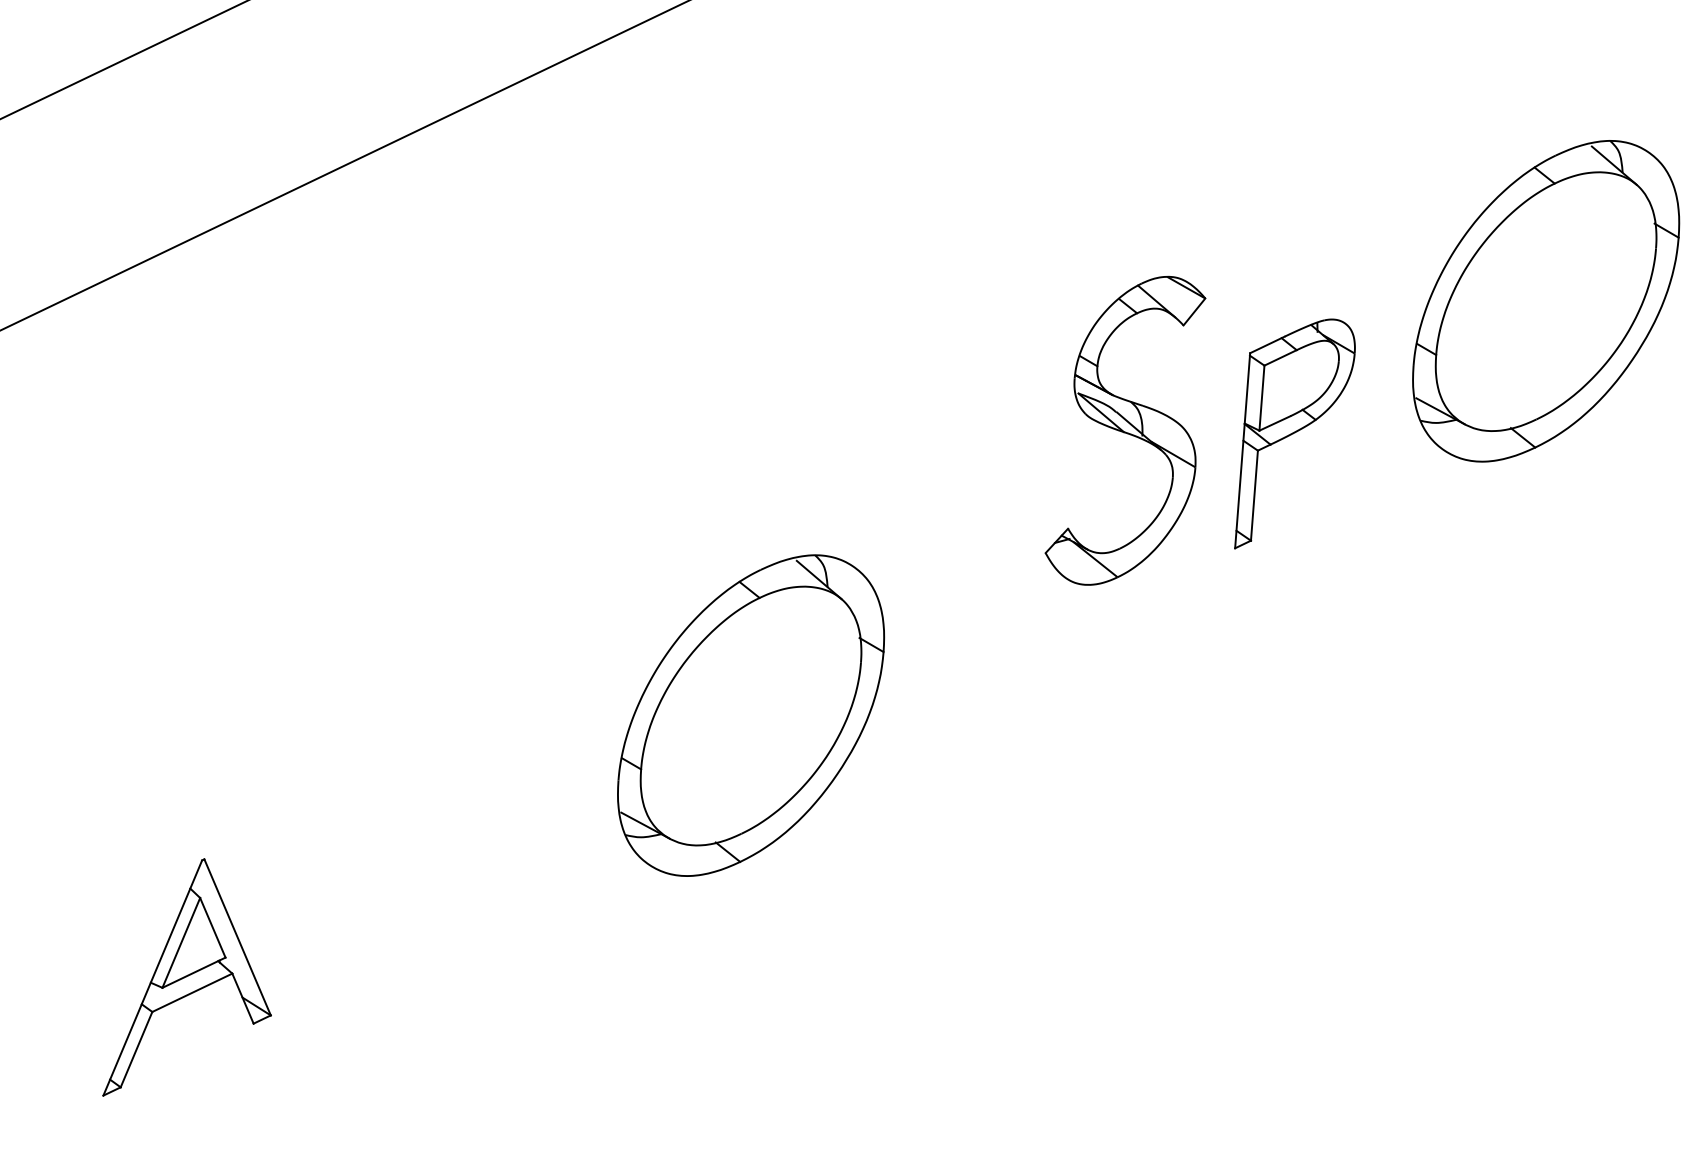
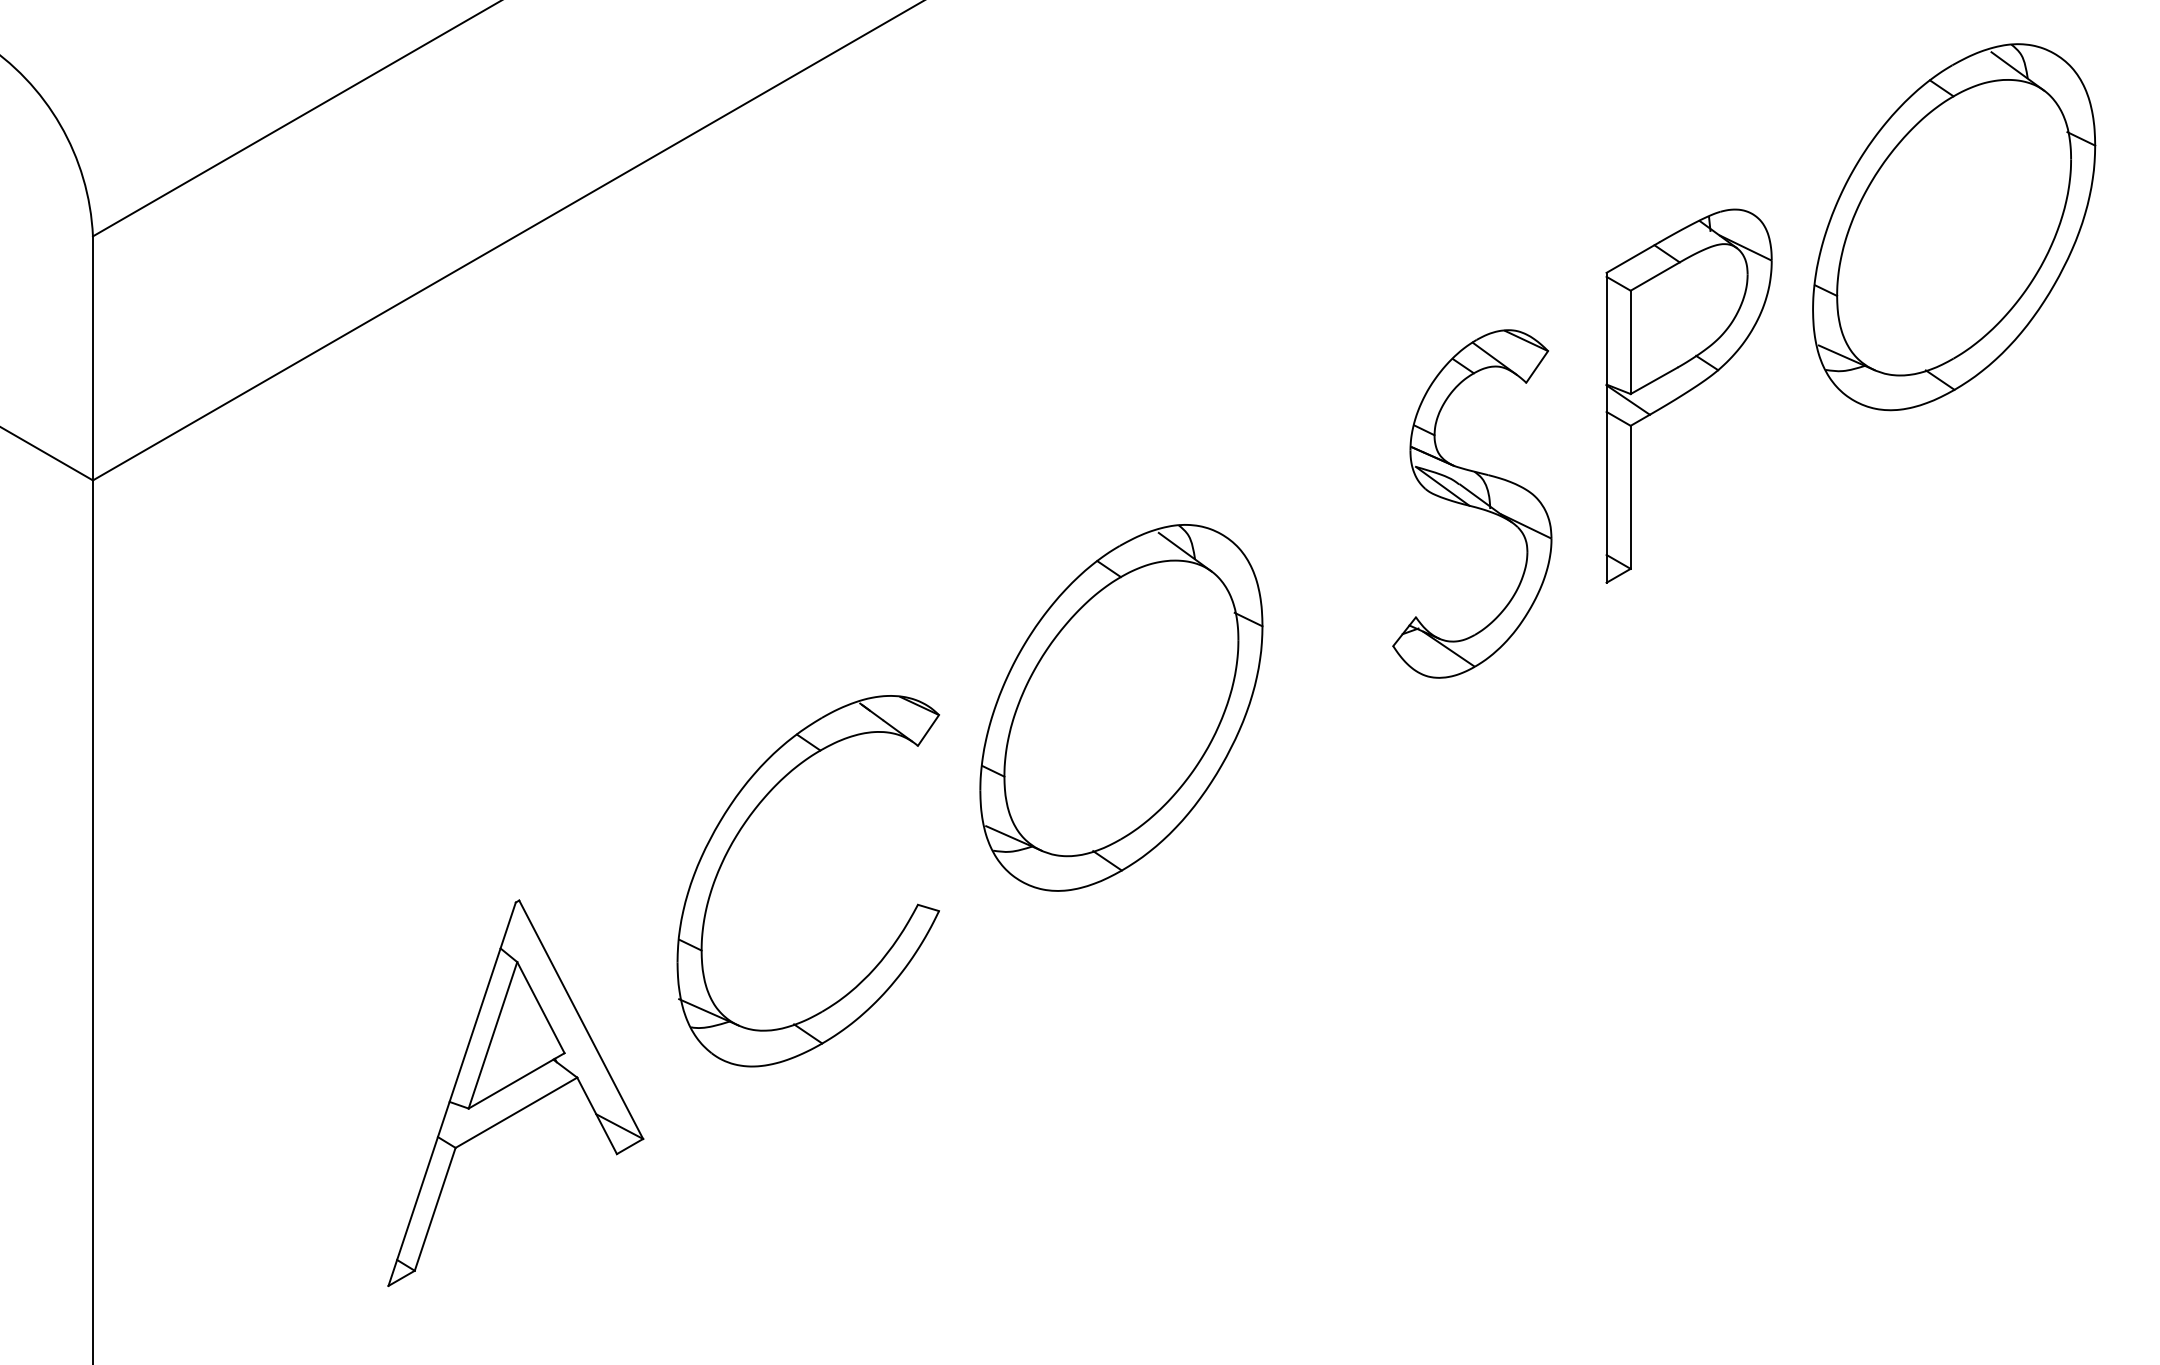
part: (1126, 430) -> (1472, 503), moved
part: (1295, 434) -> (1688, 395), size x1.43
part: (751, 715) -> (1121, 707), moved
part: (408, 766) -> (736, 838), added
part: (192, 979) -> (515, 1092), size x1.43

